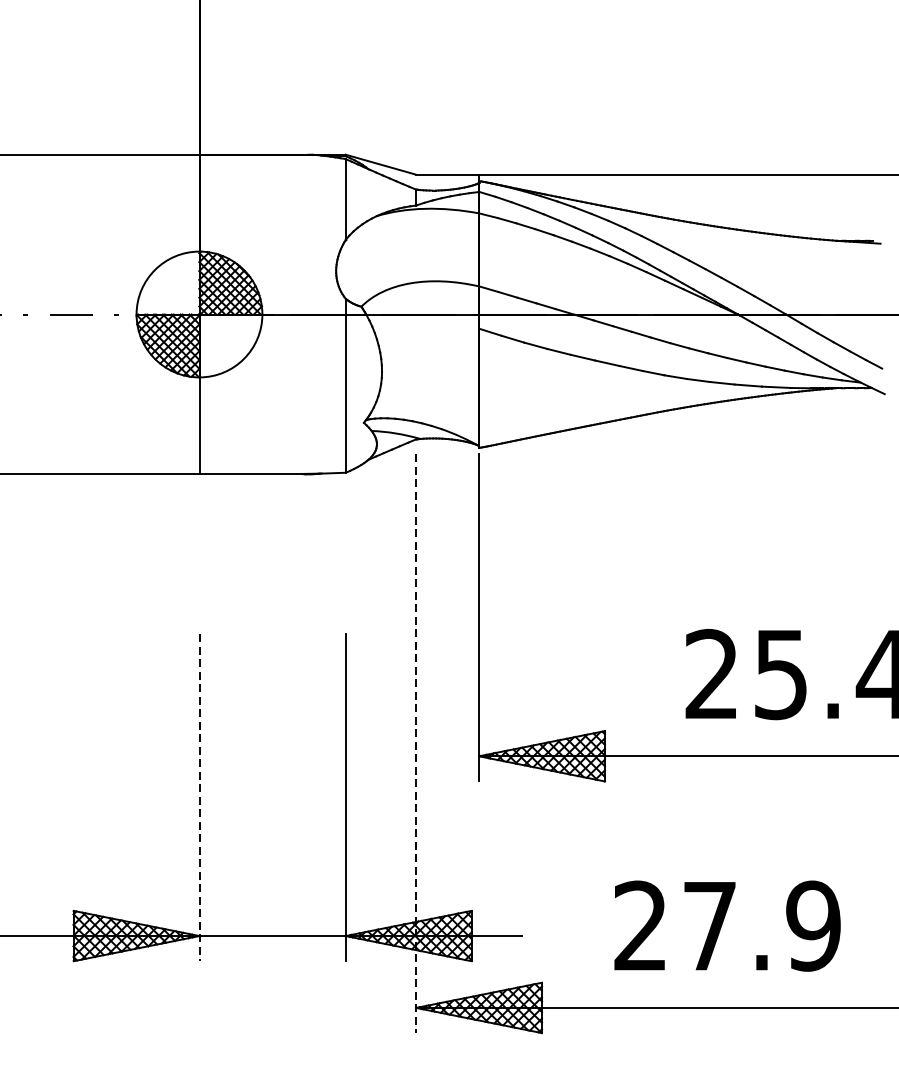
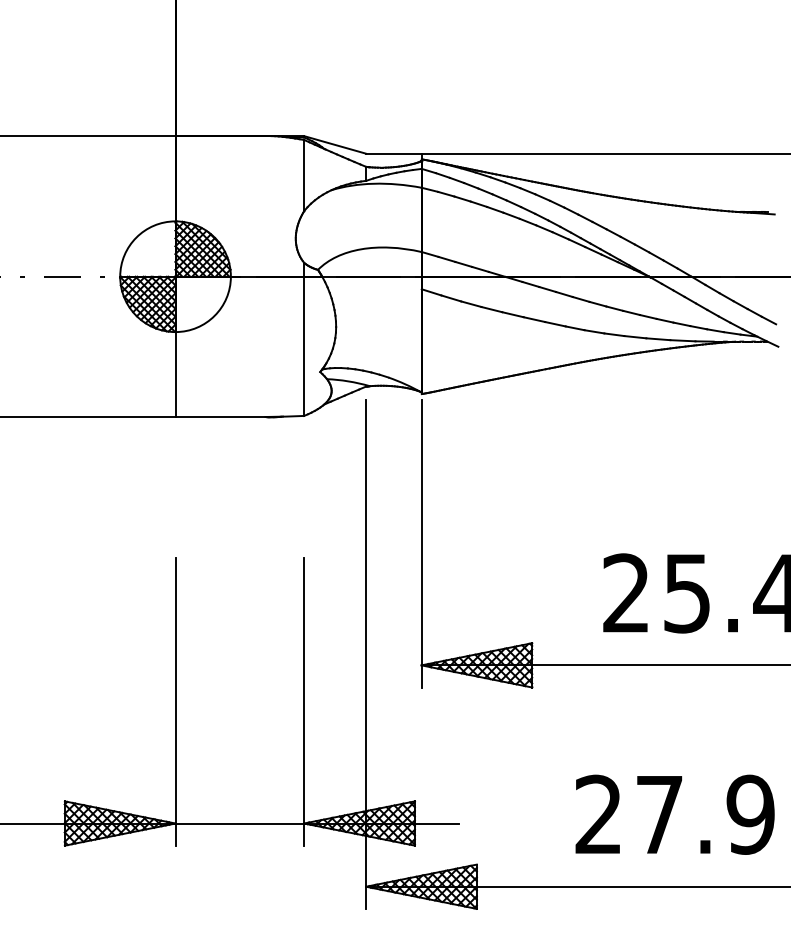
line: (416, 743) -> (366, 654), dashed -> solid
line: (199, 797) -> (175, 701), dashed -> solid
text: (726, 925) -> (674, 814), moved

